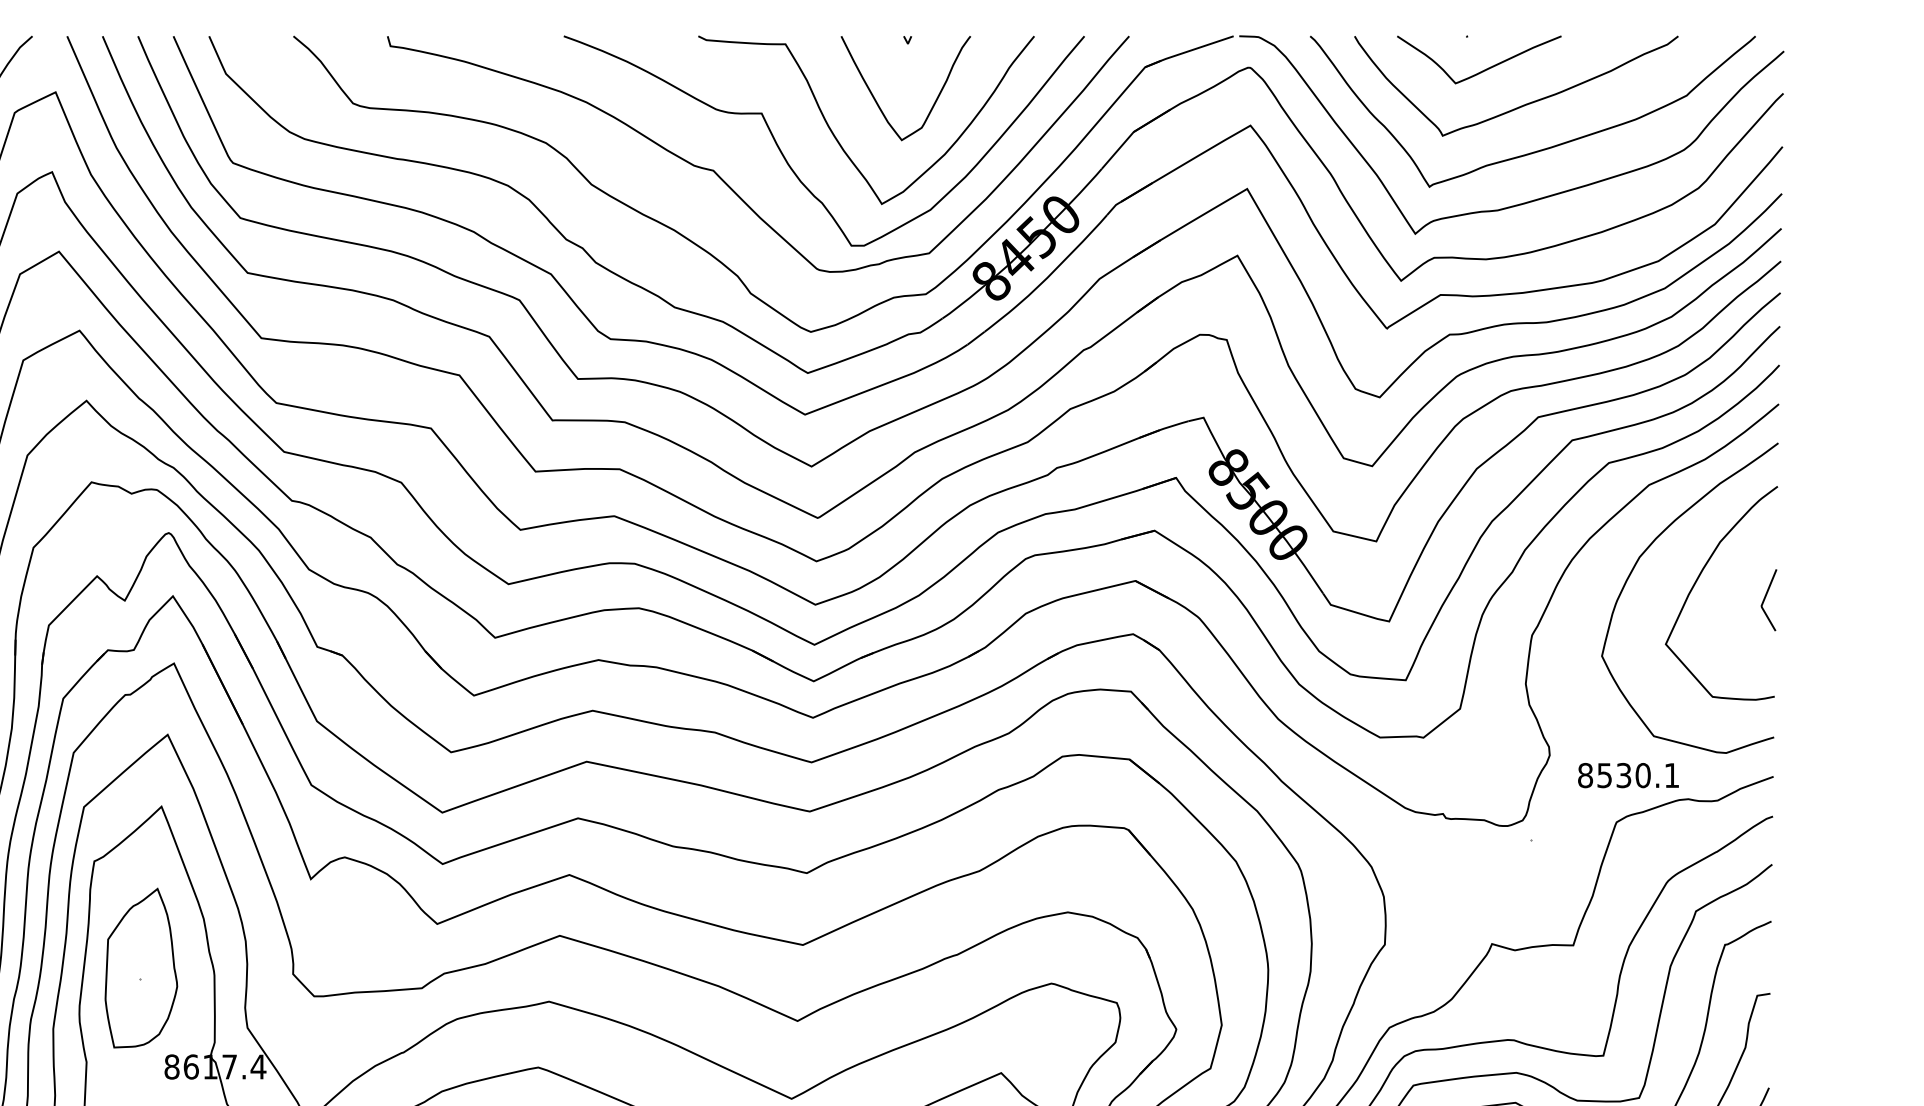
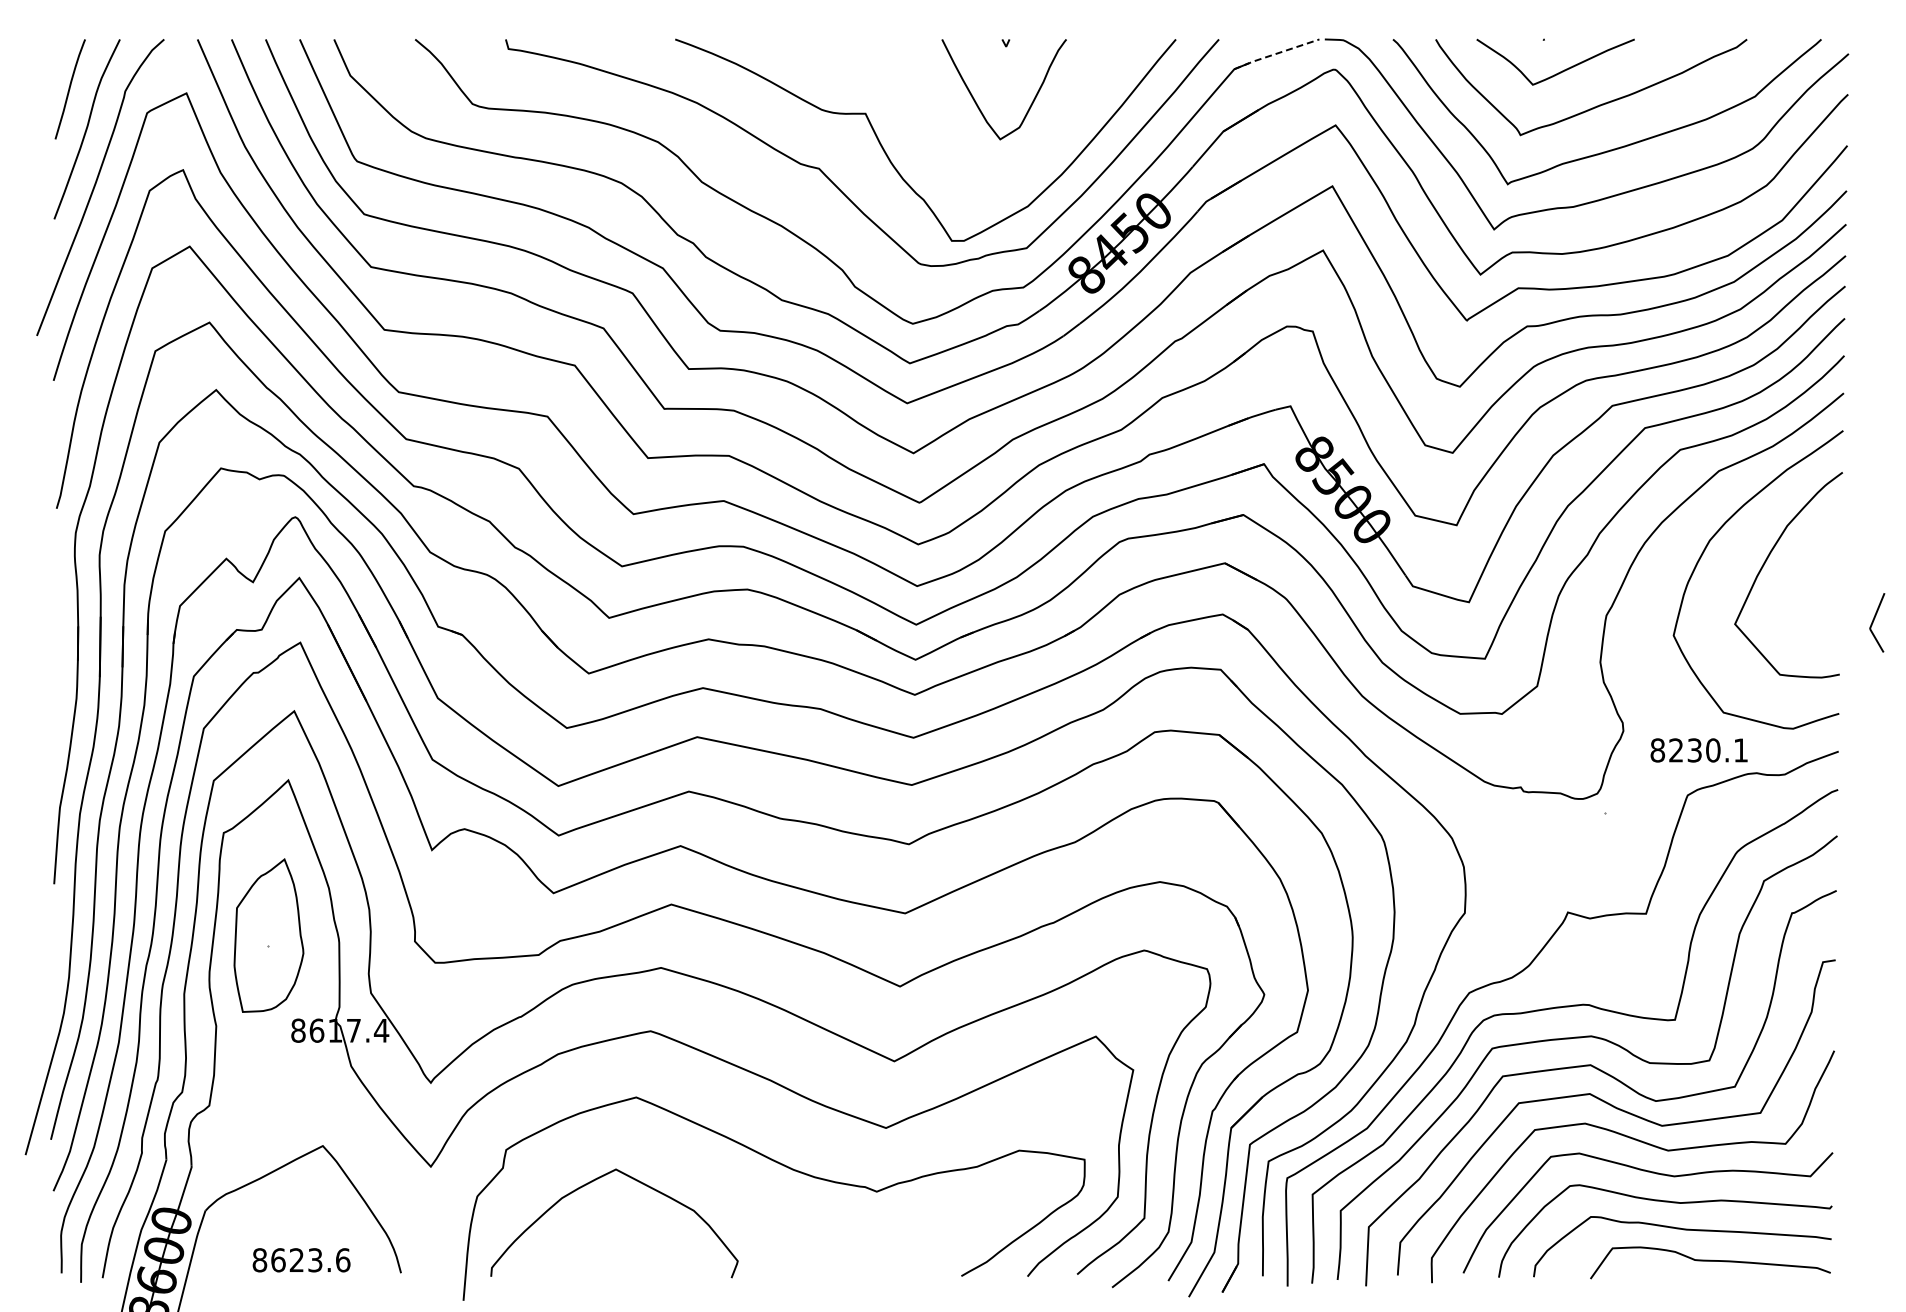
line: (1187, 51) -> (1275, 54), solid -> dashed
curve: (838, 140) -> (939, 139), removed
curve: (1766, 597) -> (1874, 620), moved
text: (1603, 775) -> (1675, 750), 8530.1 -> 8230.1

